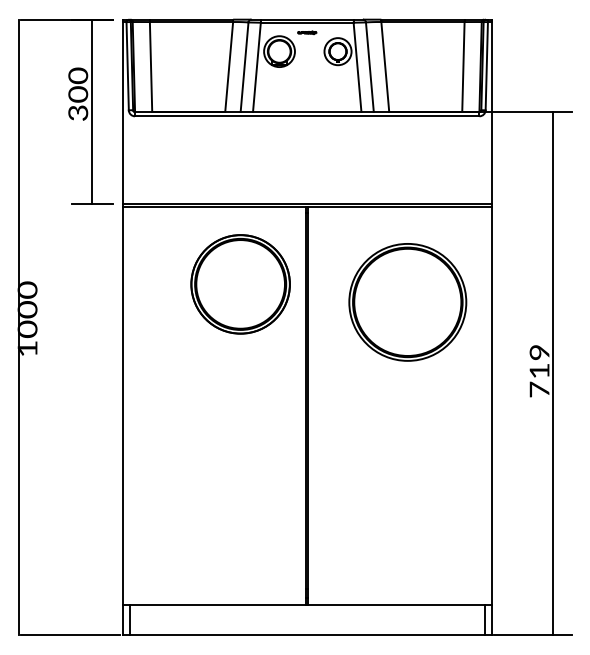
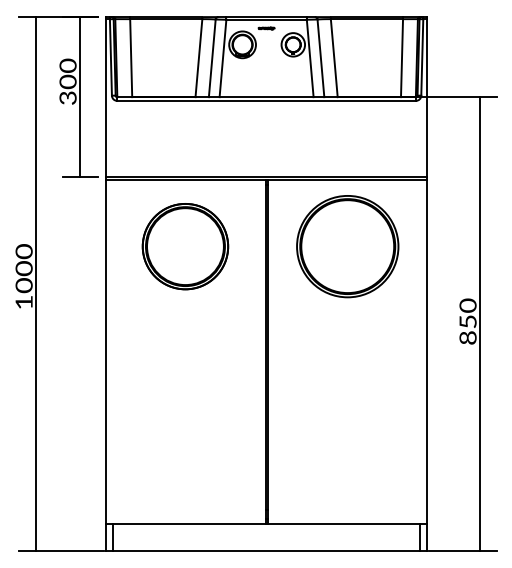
part: (240, 284) -> (185, 246), moved
part: (407, 302) -> (347, 246), moved
line: (18, 327) -> (35, 284), moved
text: (539, 370) -> (467, 321), 719 -> 850

